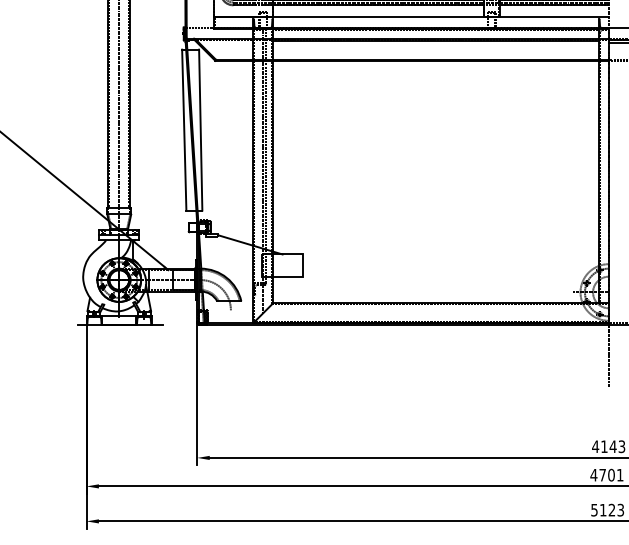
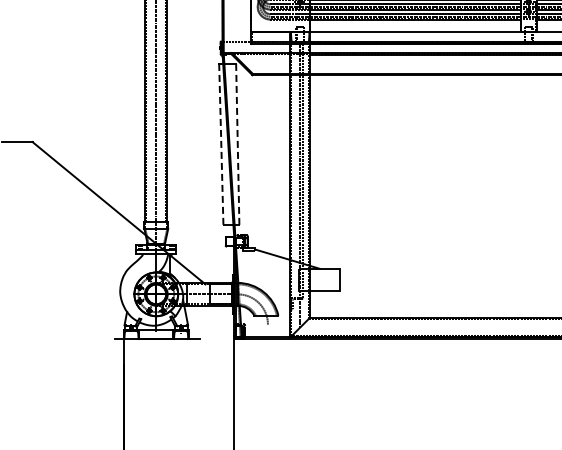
line: (184, 130) -> (221, 144), solid -> dashed
line: (200, 130) -> (237, 144), solid -> dashed

